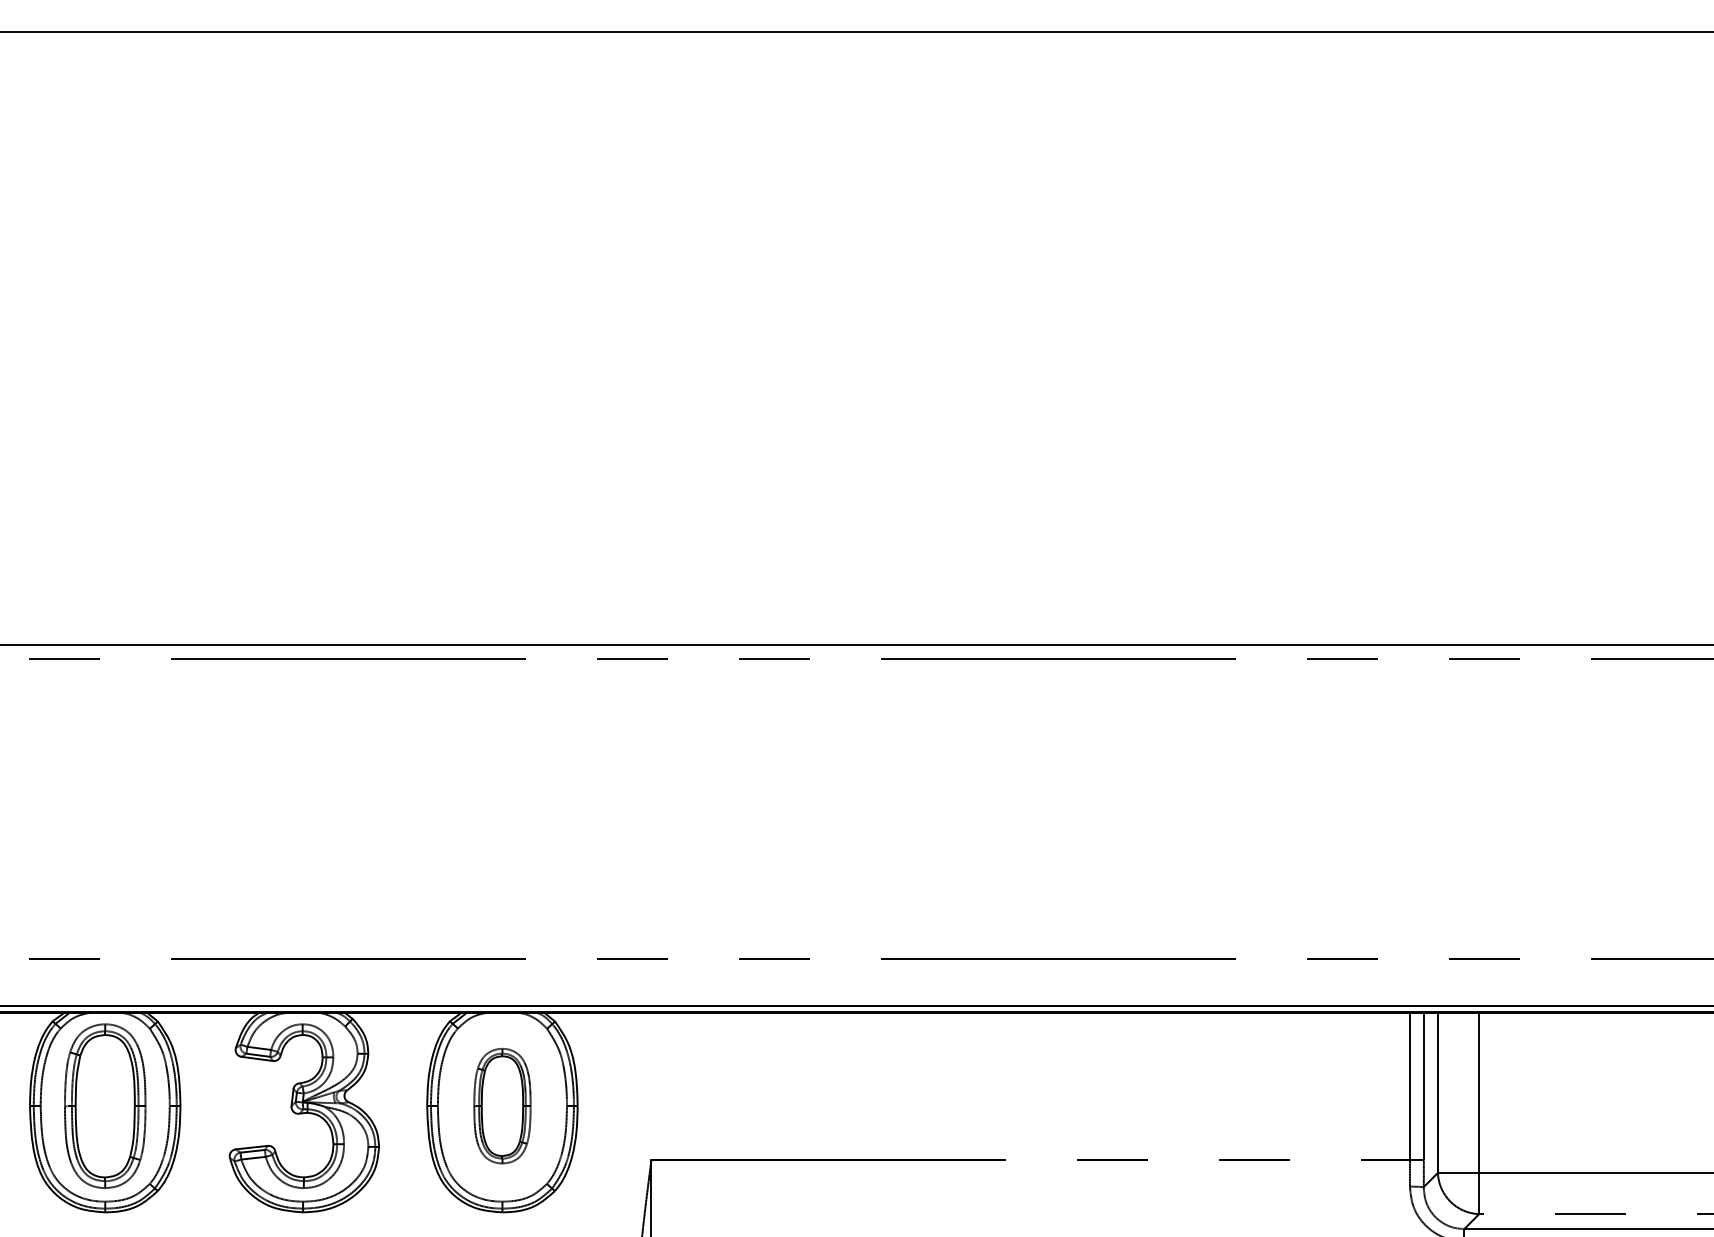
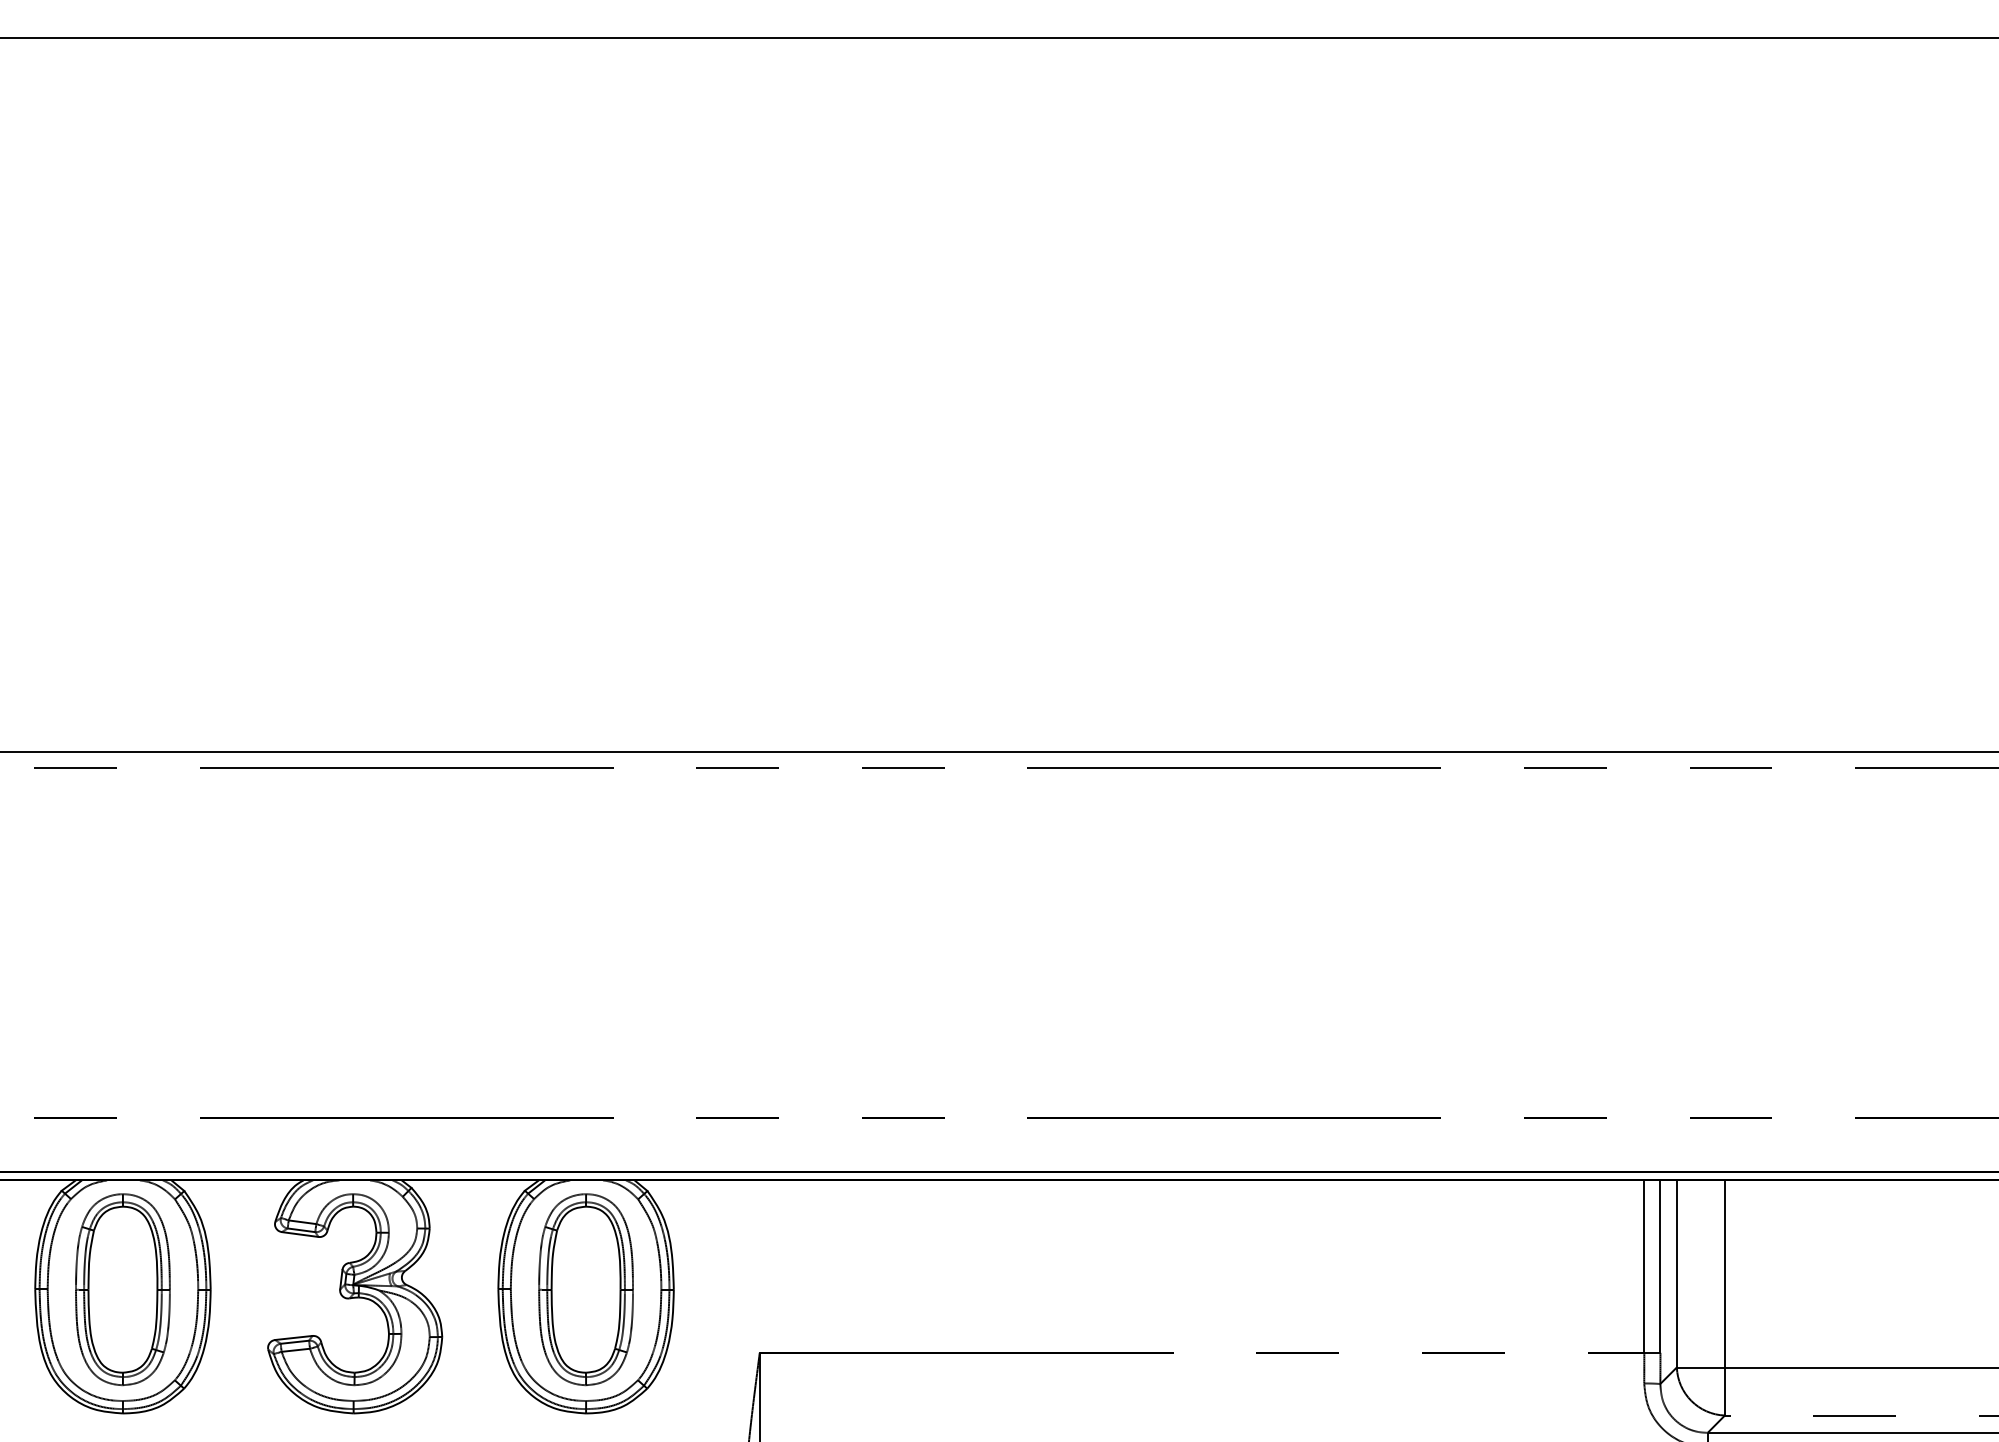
part: (502, 1105) -> (586, 1288), size x1.43

